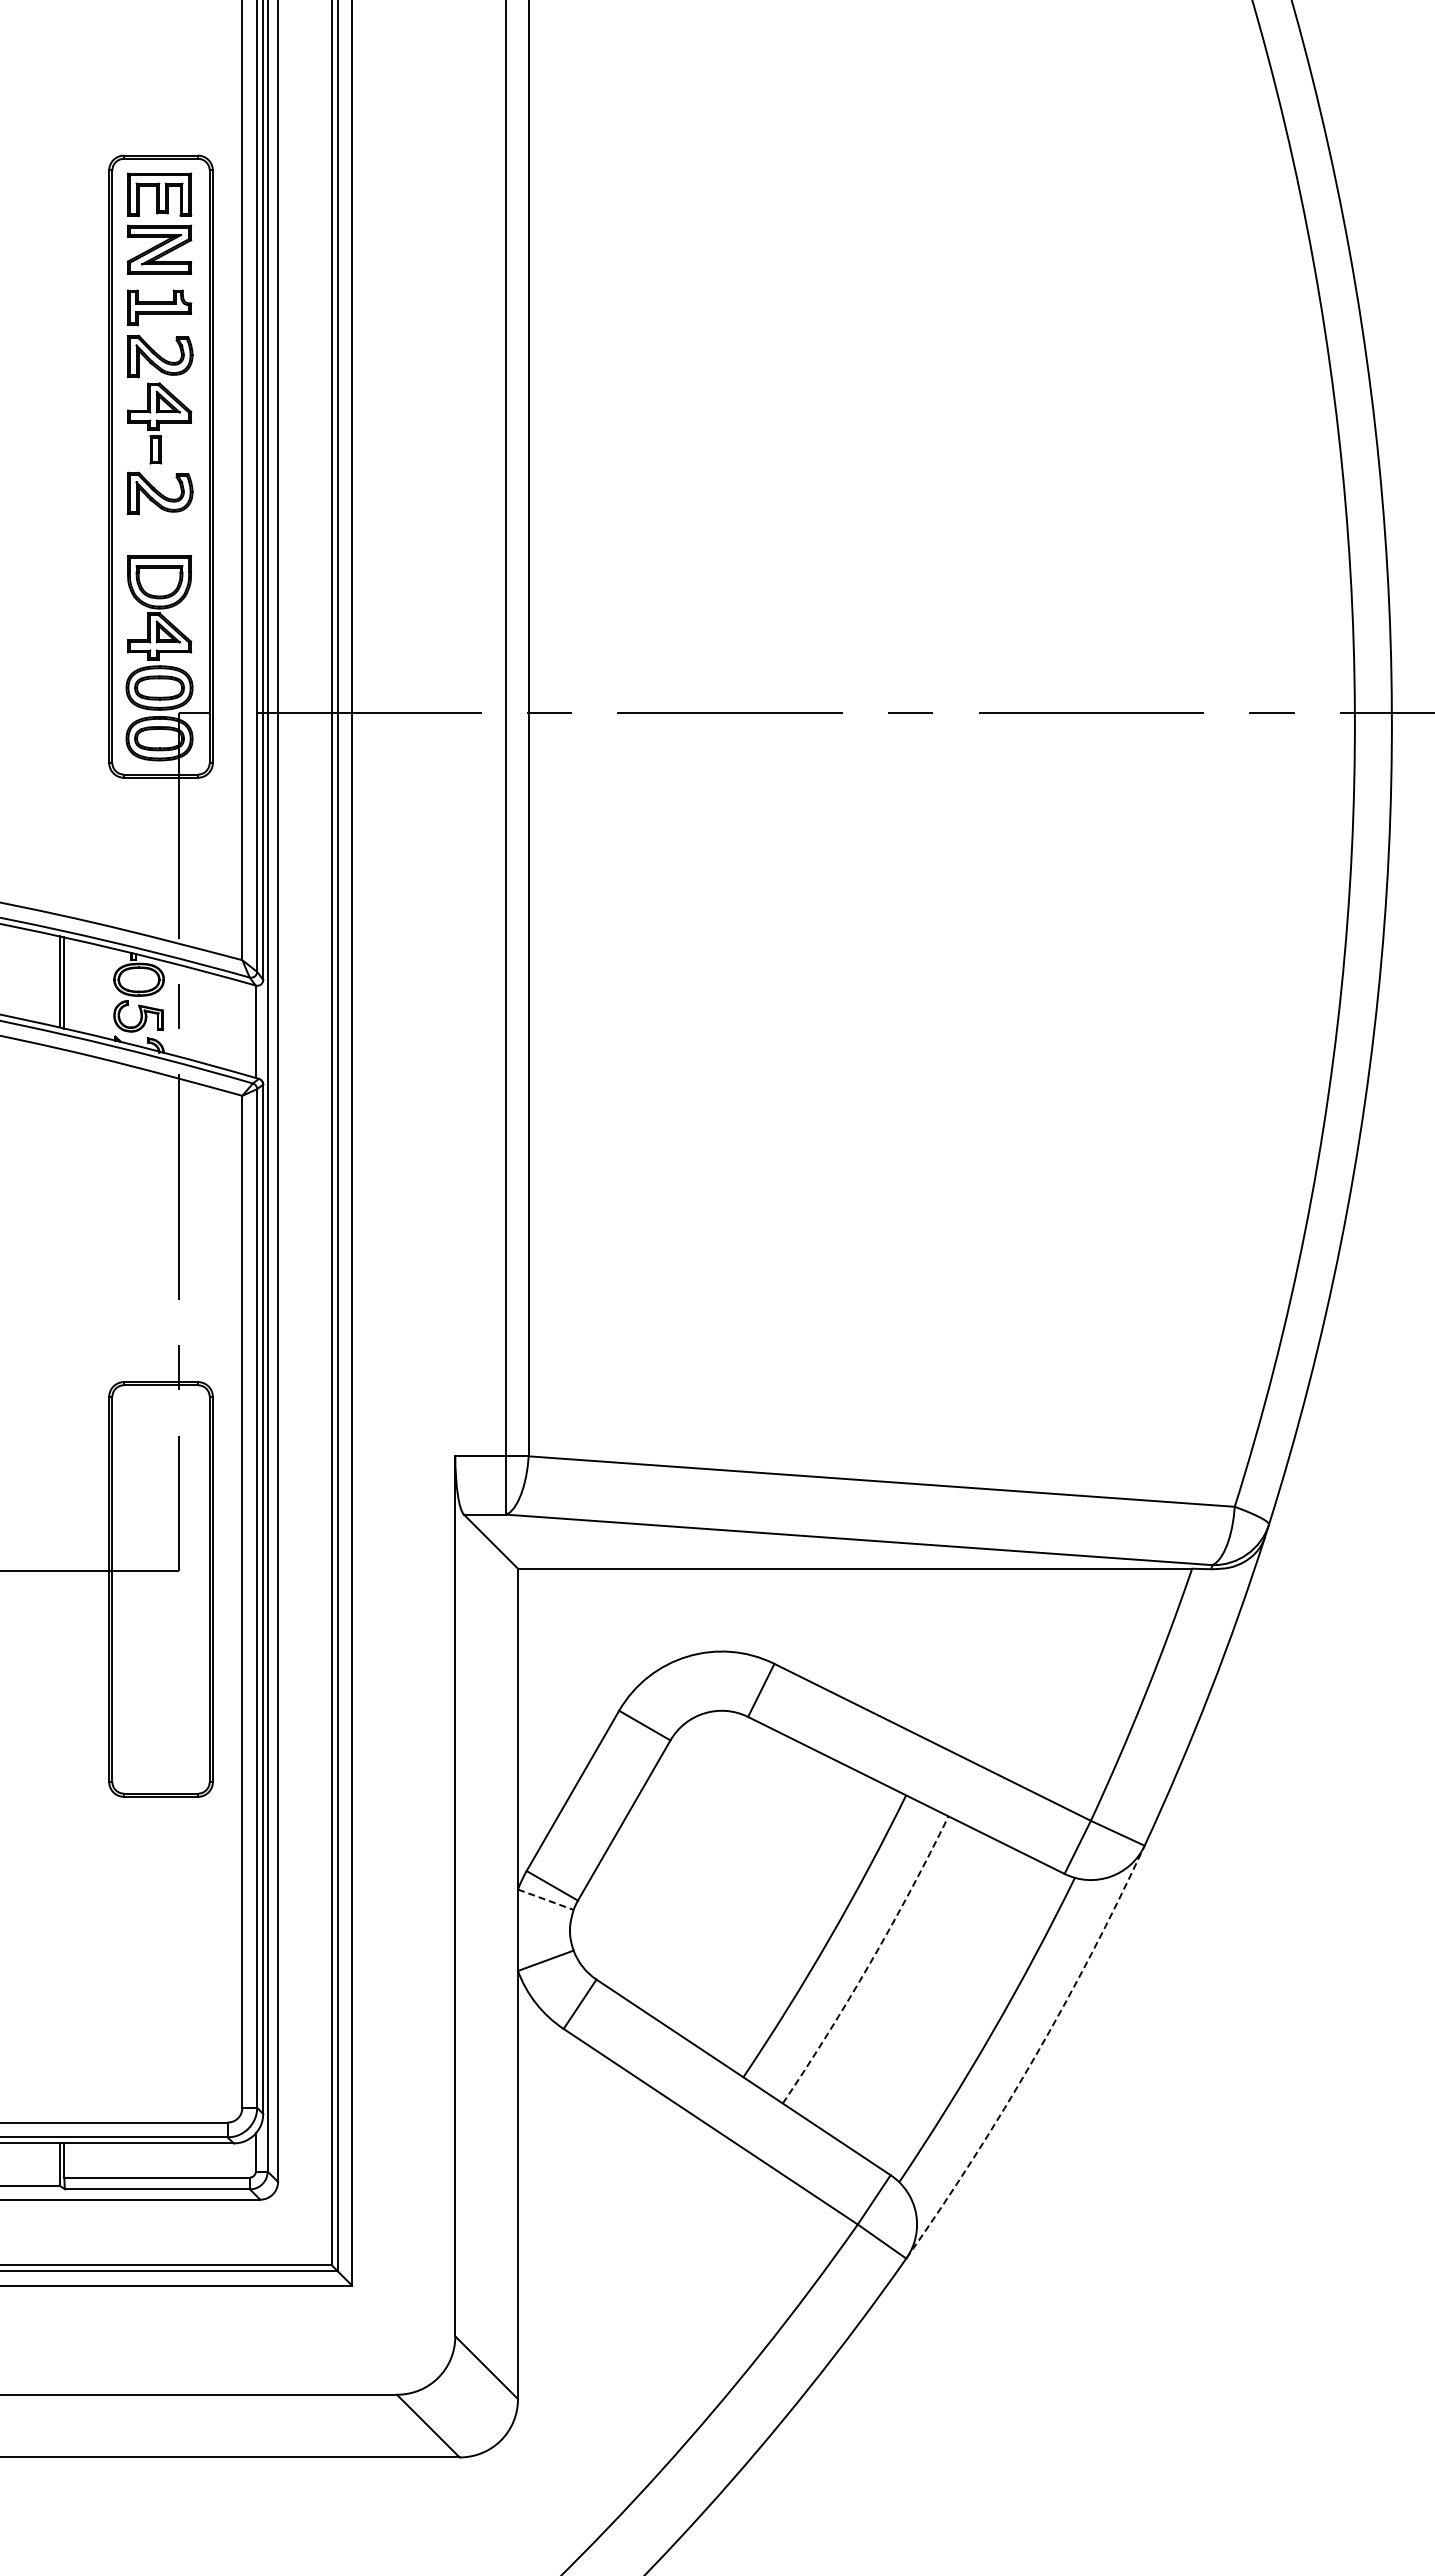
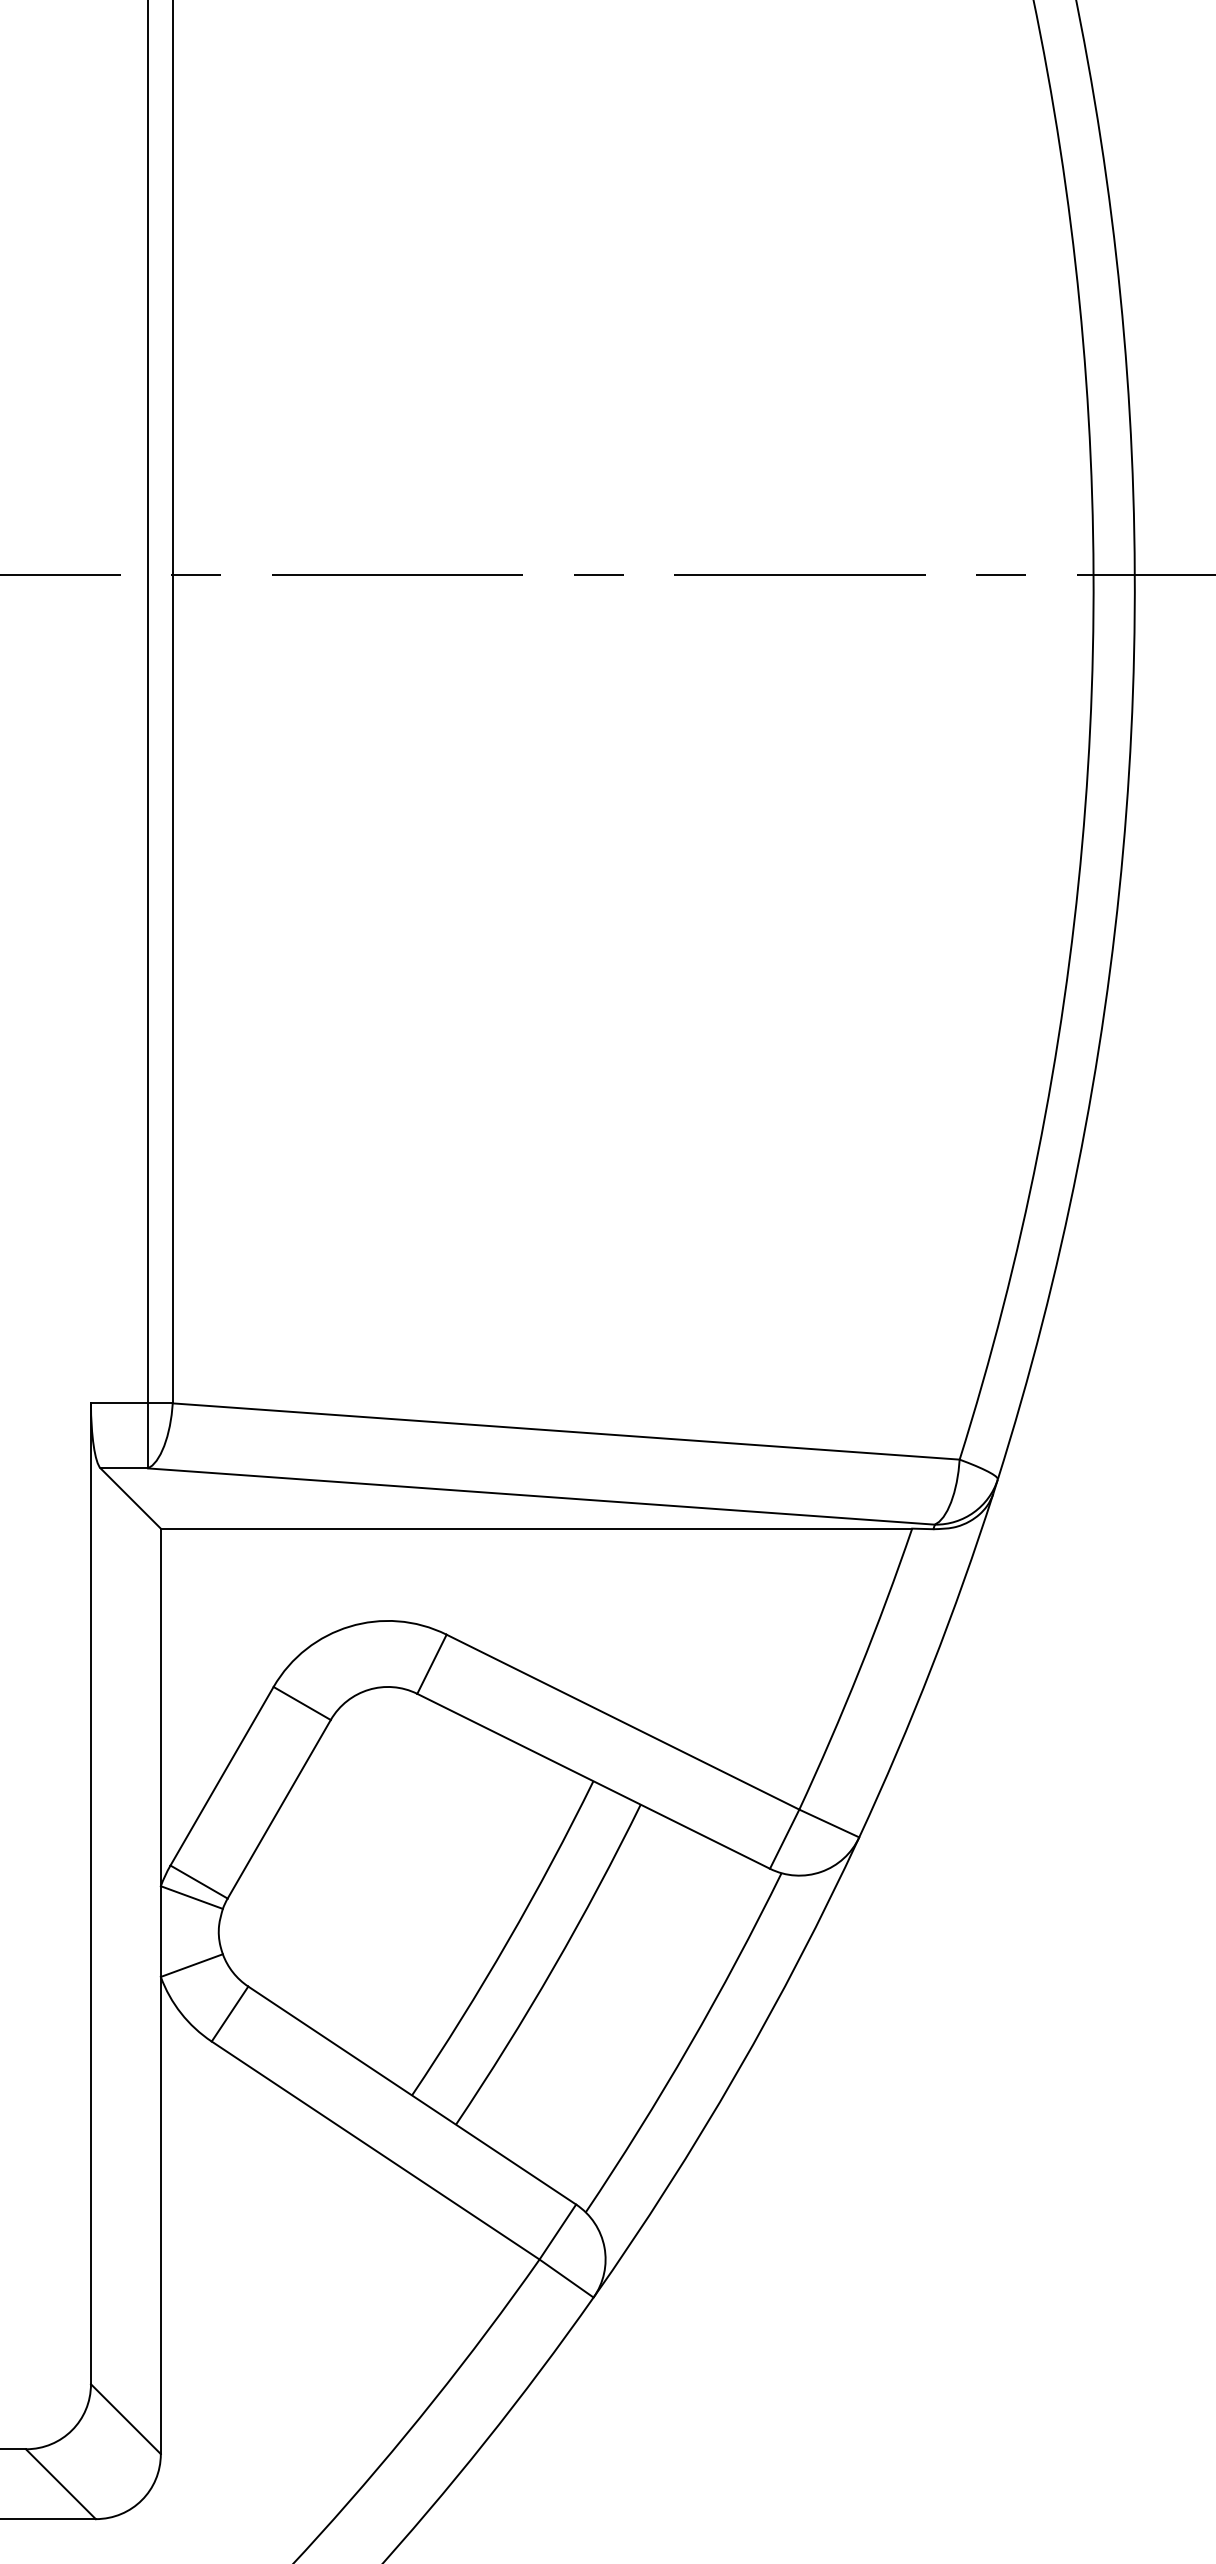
line: (545, 1899) -> (191, 1897), dashed -> solid
arc: (870, 1962) -> (553, 1967), dashed -> solid
arc: (1034, 2057) -> (736, 2073), dashed -> solid

